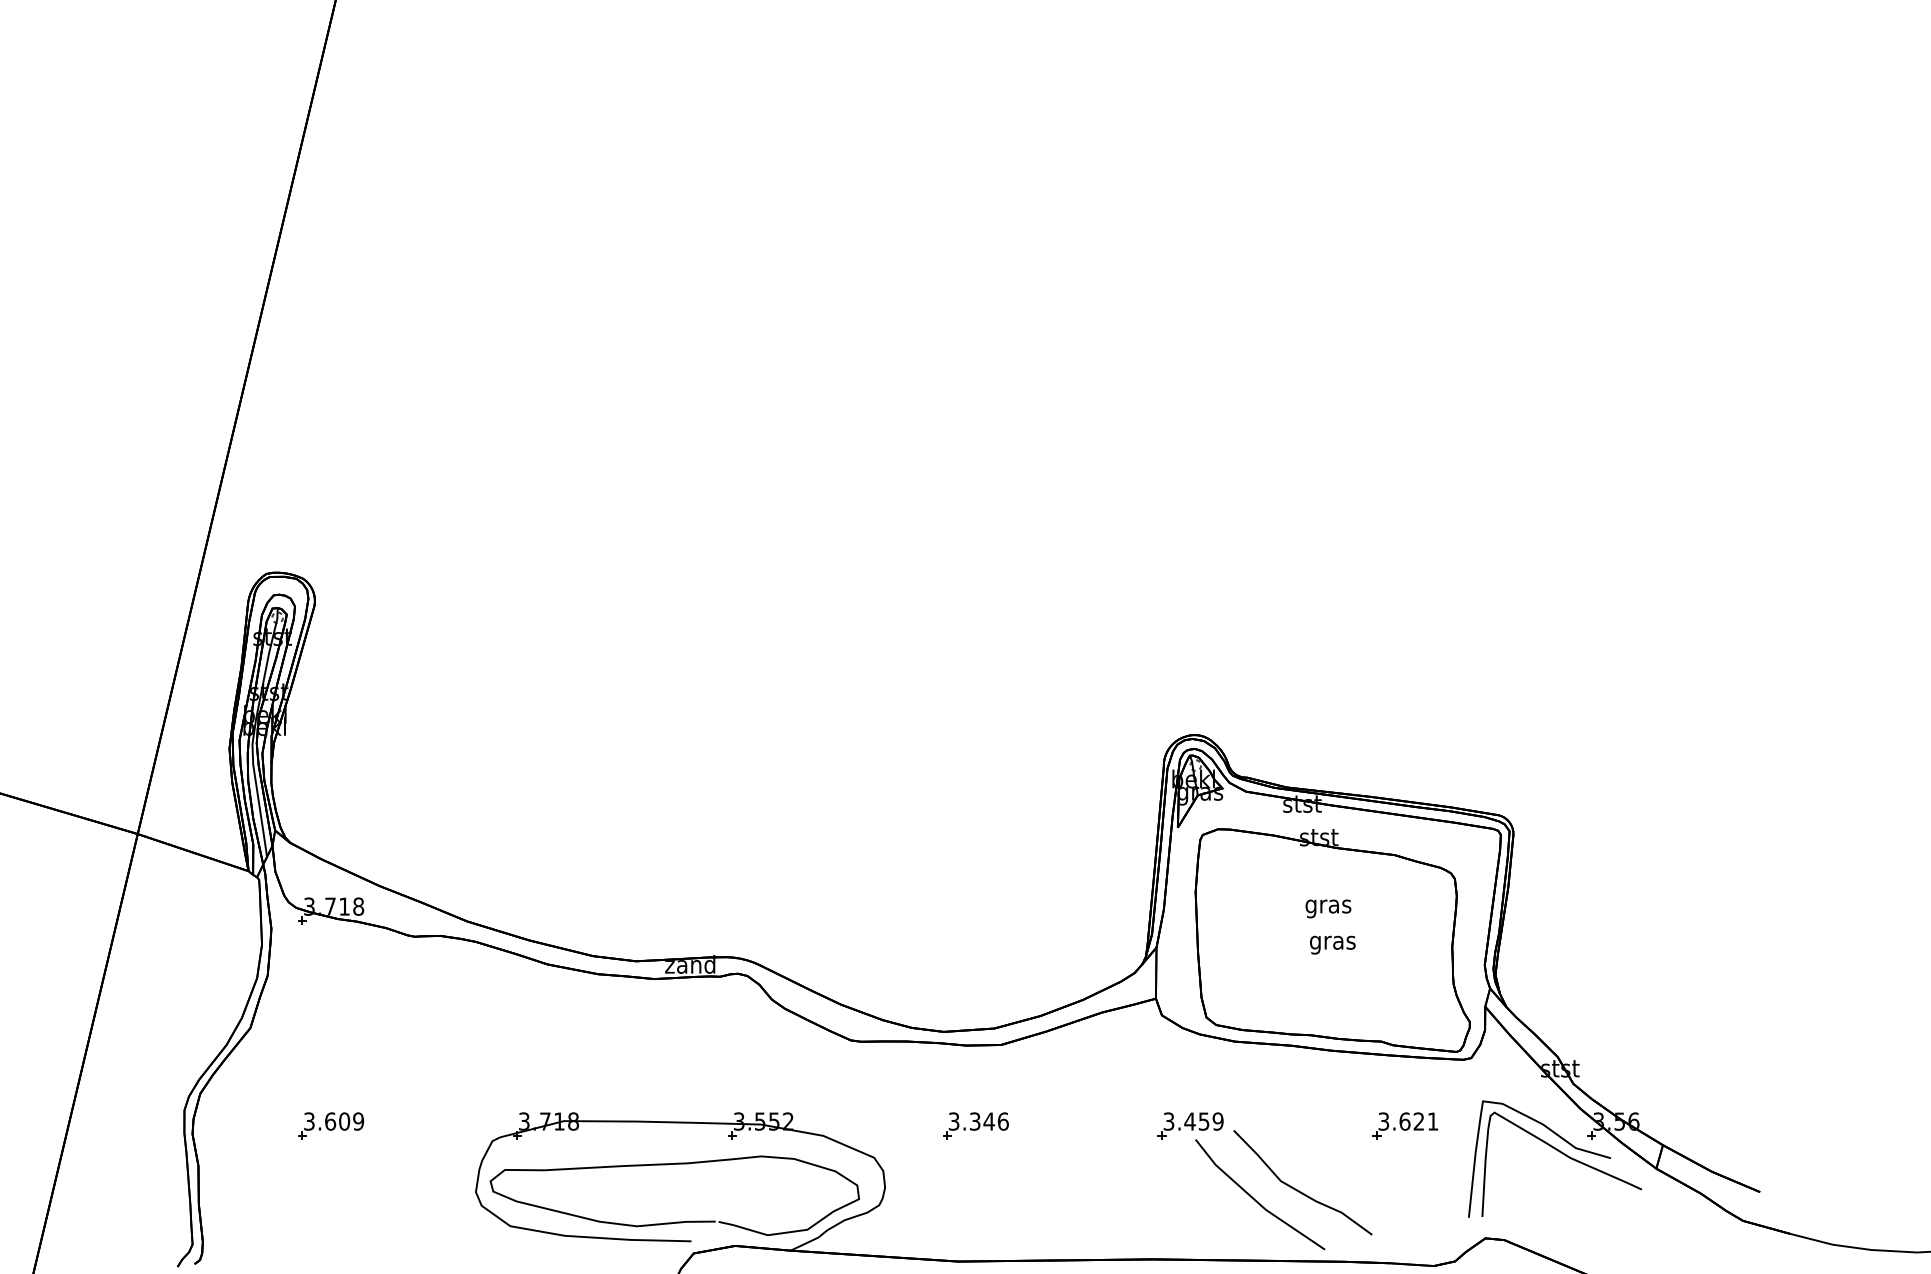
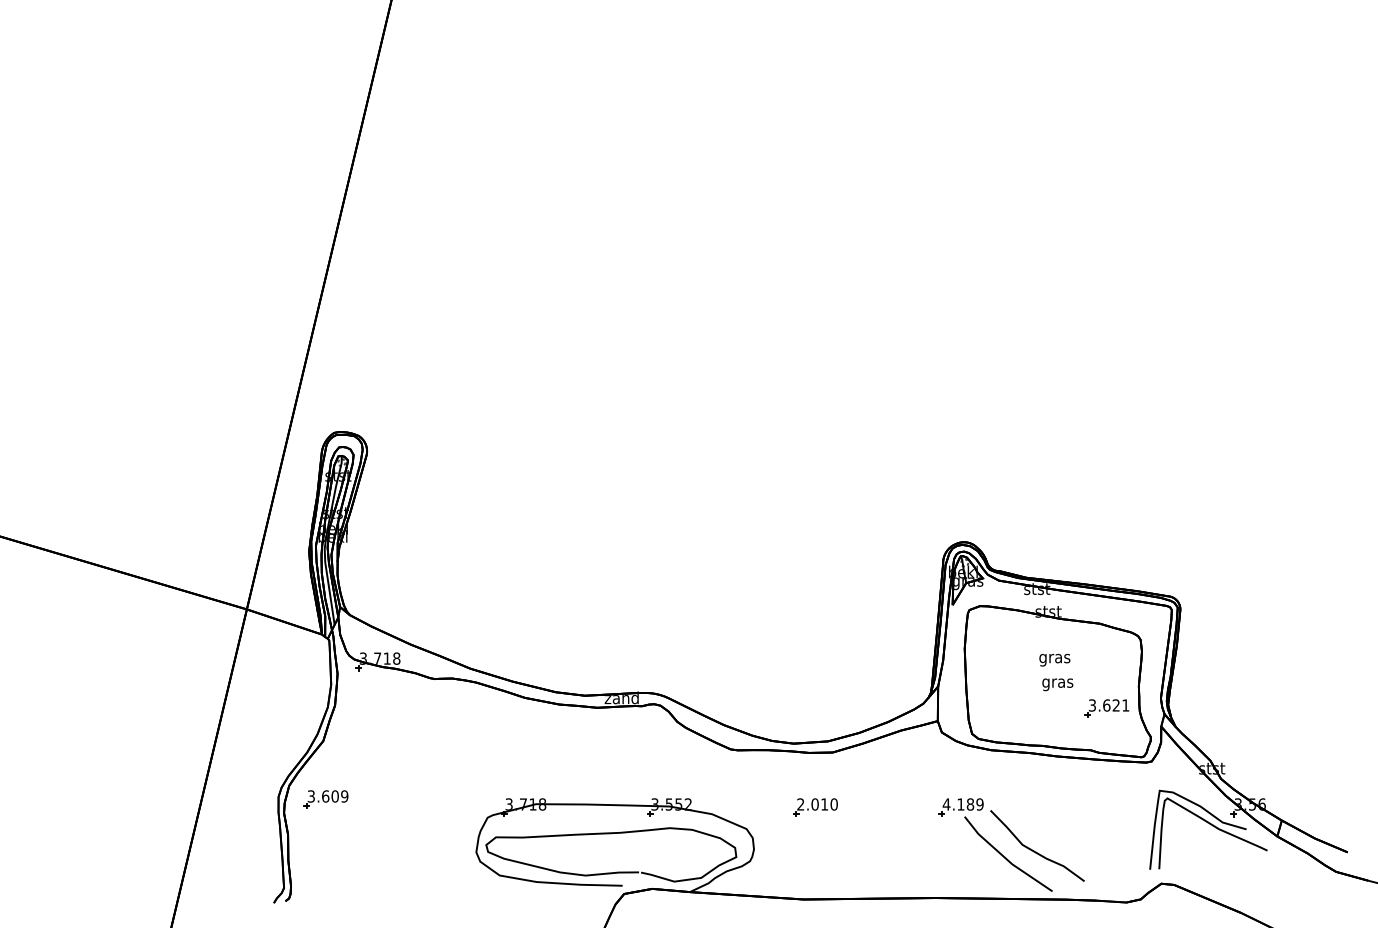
text: (978, 1121) -> (817, 804), 3.346 -> 2.010
text: (1186, 1121) -> (958, 804), 3.459 -> 4.189
part: (330, 1125) -> (325, 799), moved
part: (1404, 1125) -> (1106, 708), moved

